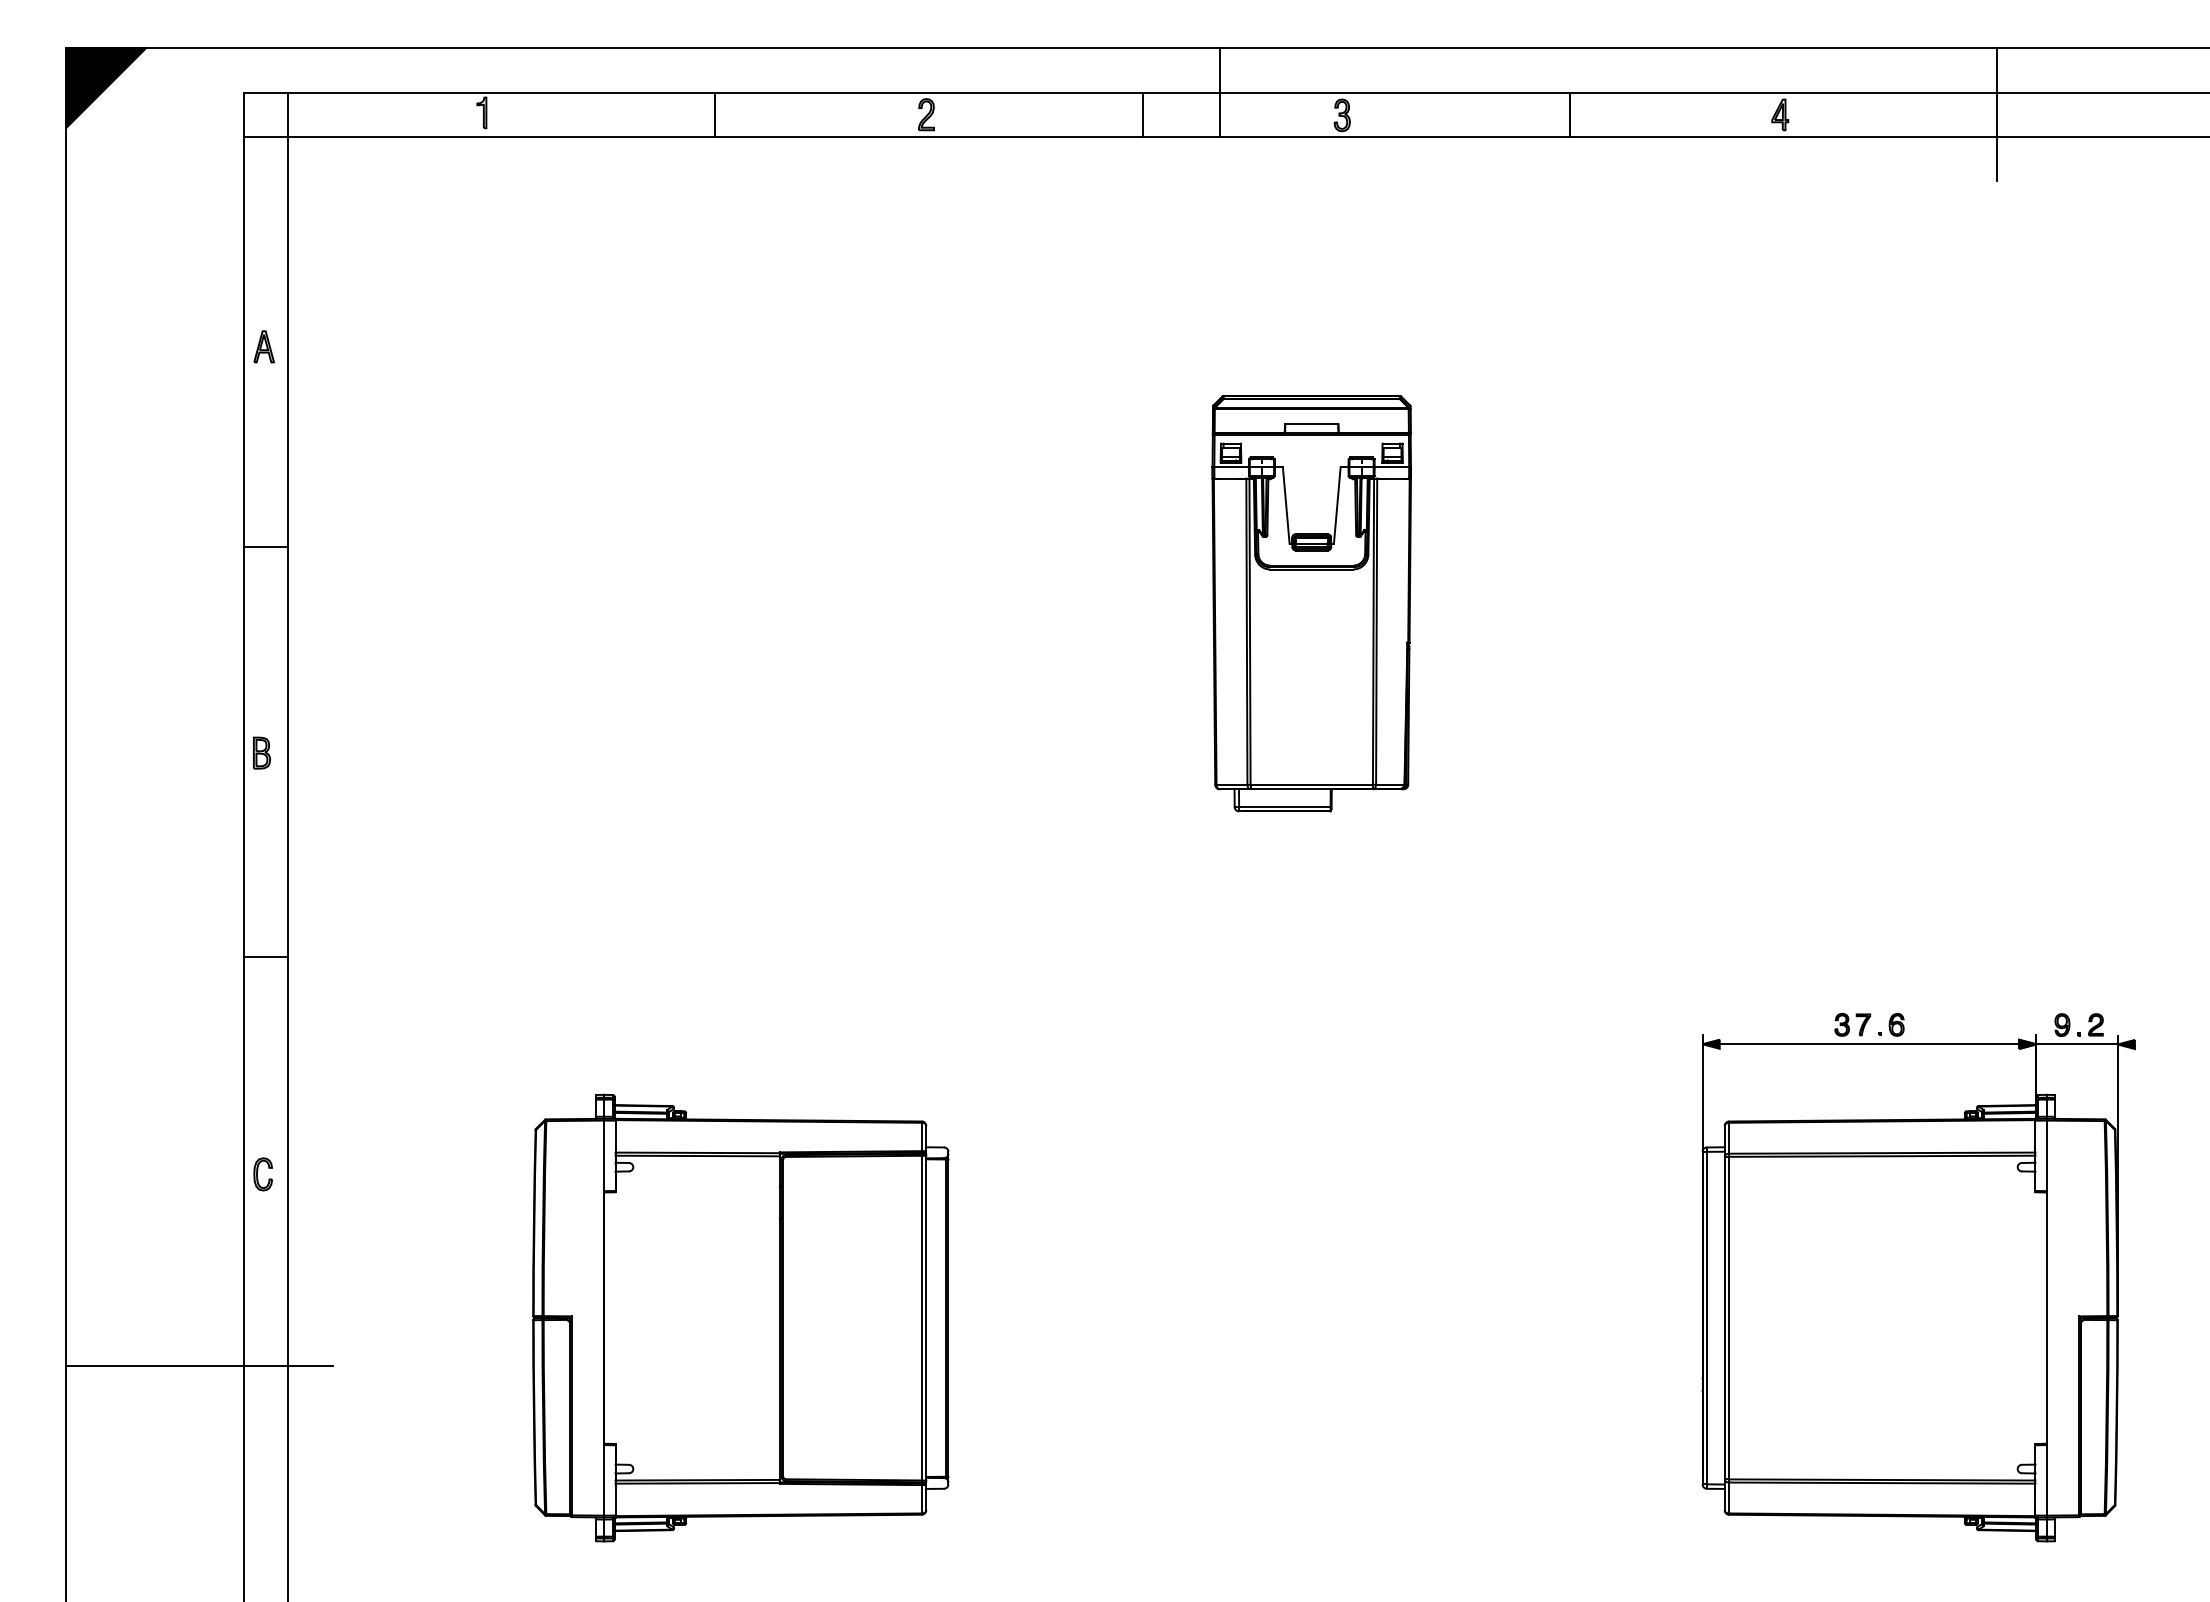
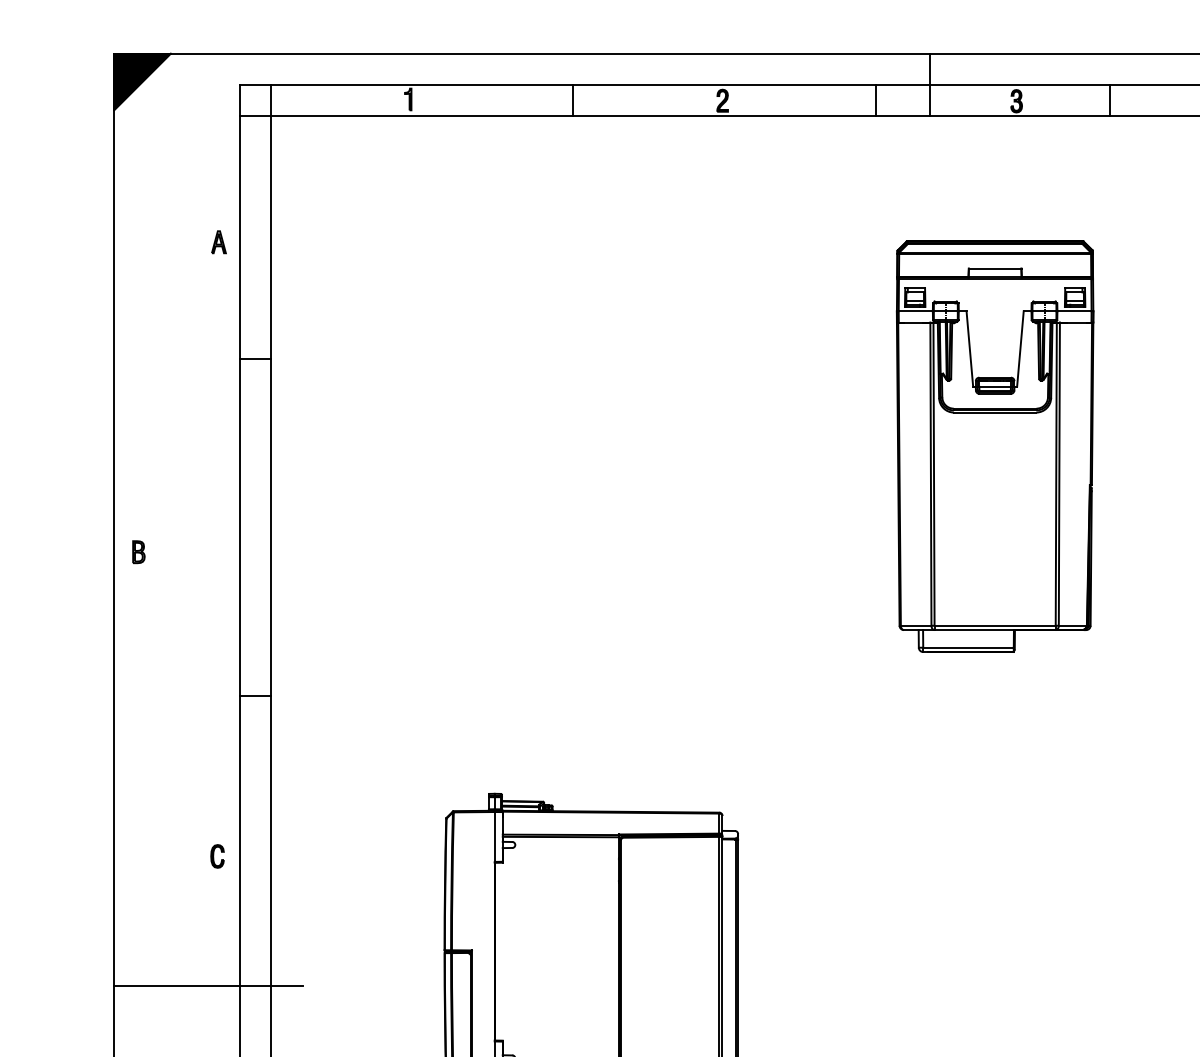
line: (1569, 114) -> (1110, 100), moved
part: (263, 346) -> (218, 242), moved
line: (265, 546) -> (255, 358), moved
part: (1311, 603) -> (994, 446), size x1.4
part: (262, 752) -> (139, 551), moved
part: (262, 1174) -> (217, 856), moved

